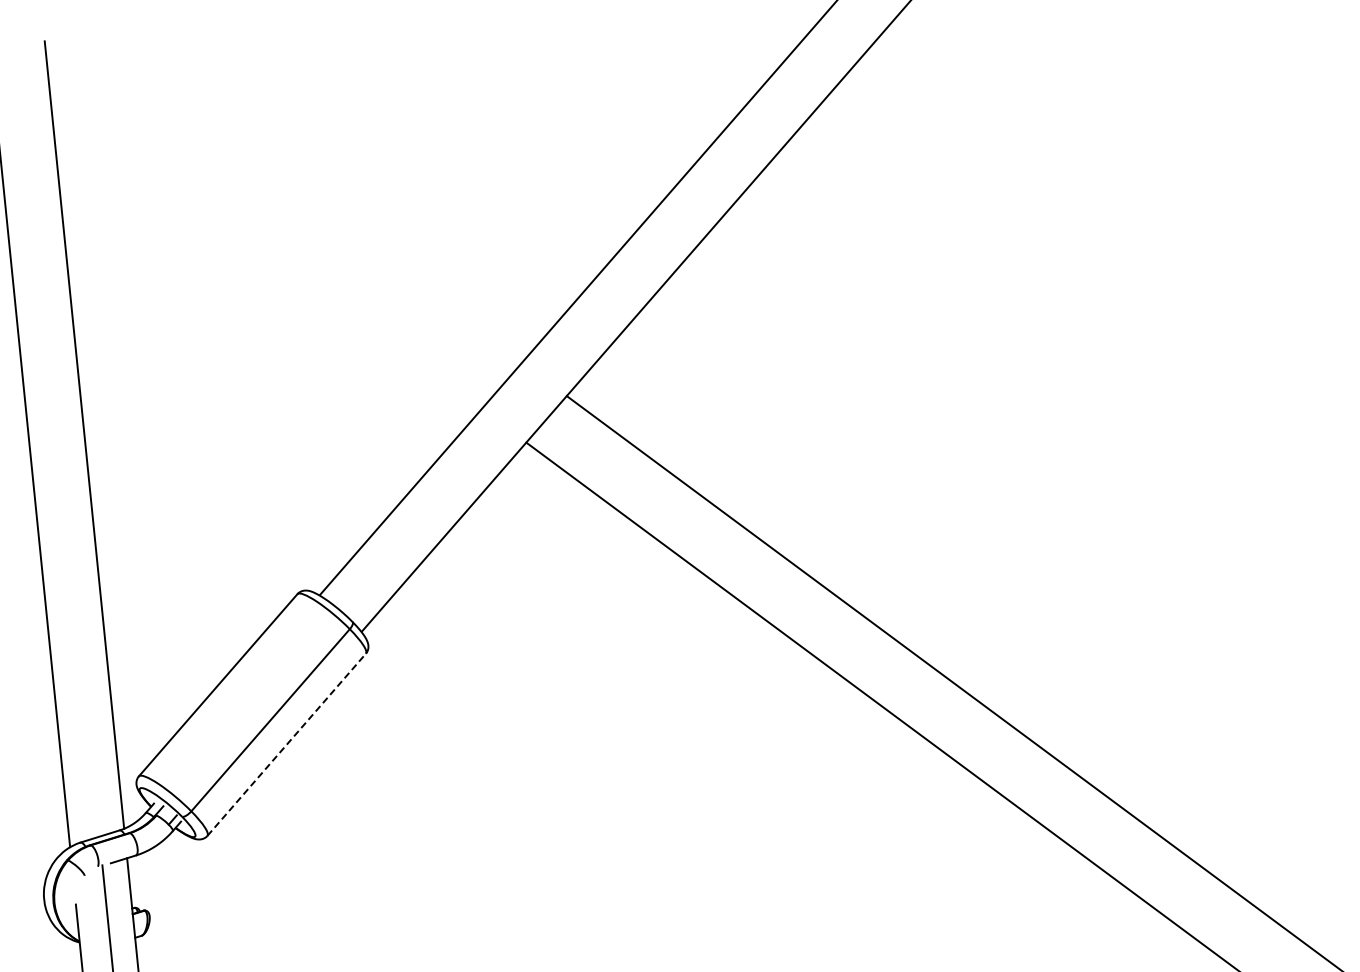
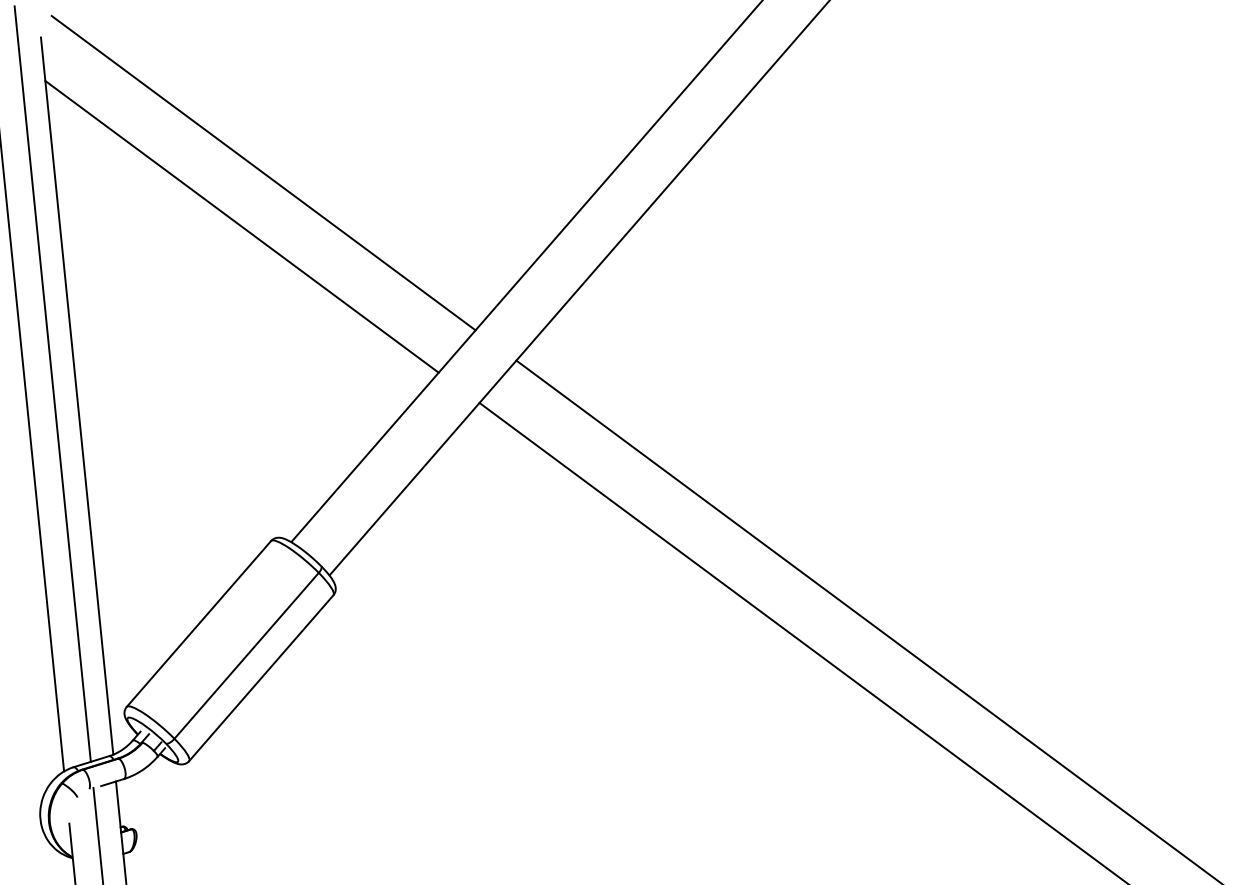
line: (288, 189) -> (262, 172), added
line: (265, 249) -> (242, 227), added
line: (57, 421) -> (52, 383), added
line: (286, 744) -> (261, 677), dashed -> solid

